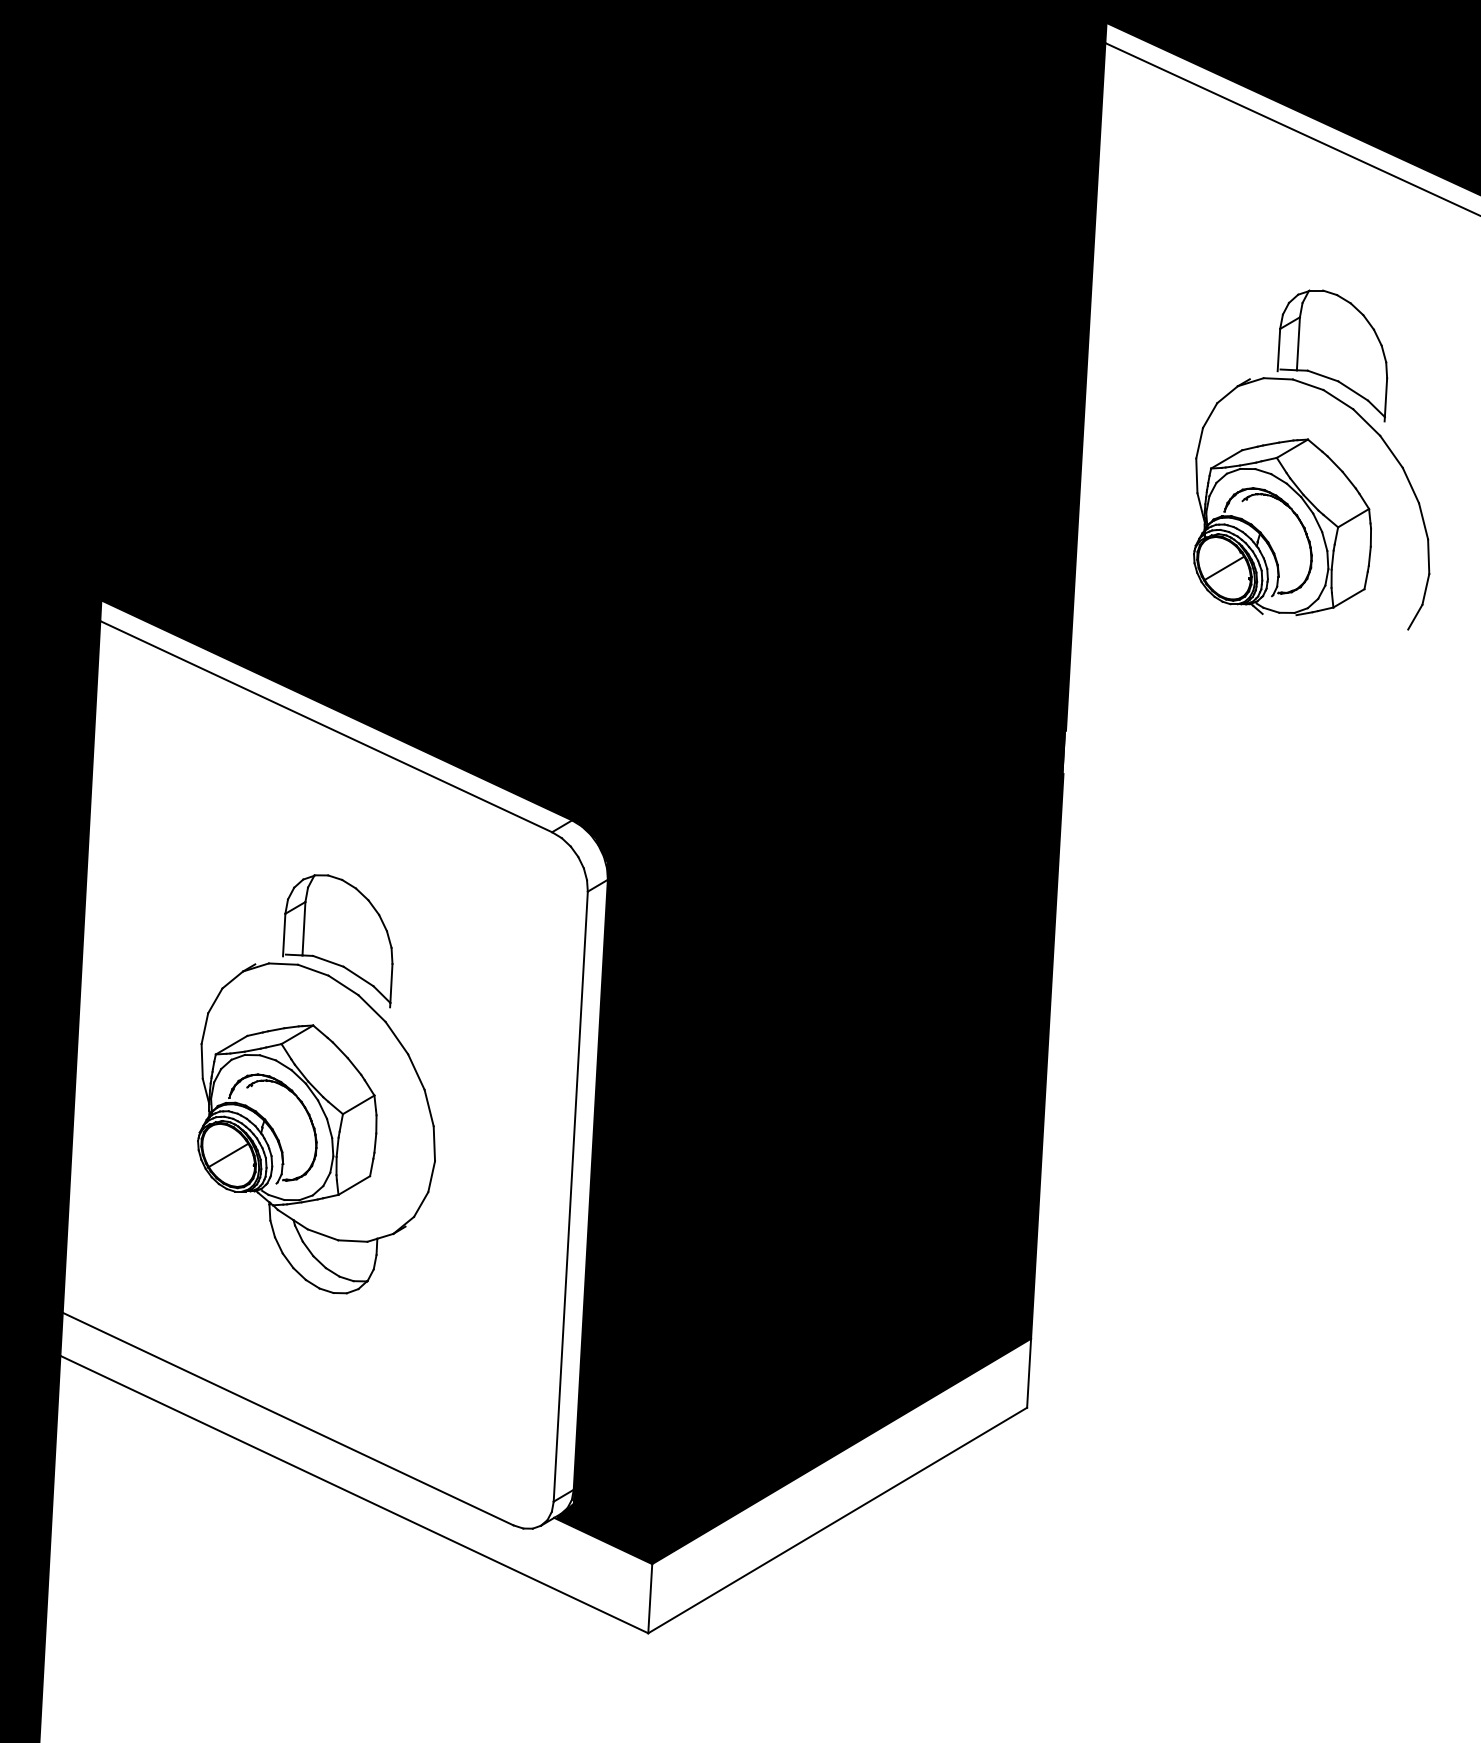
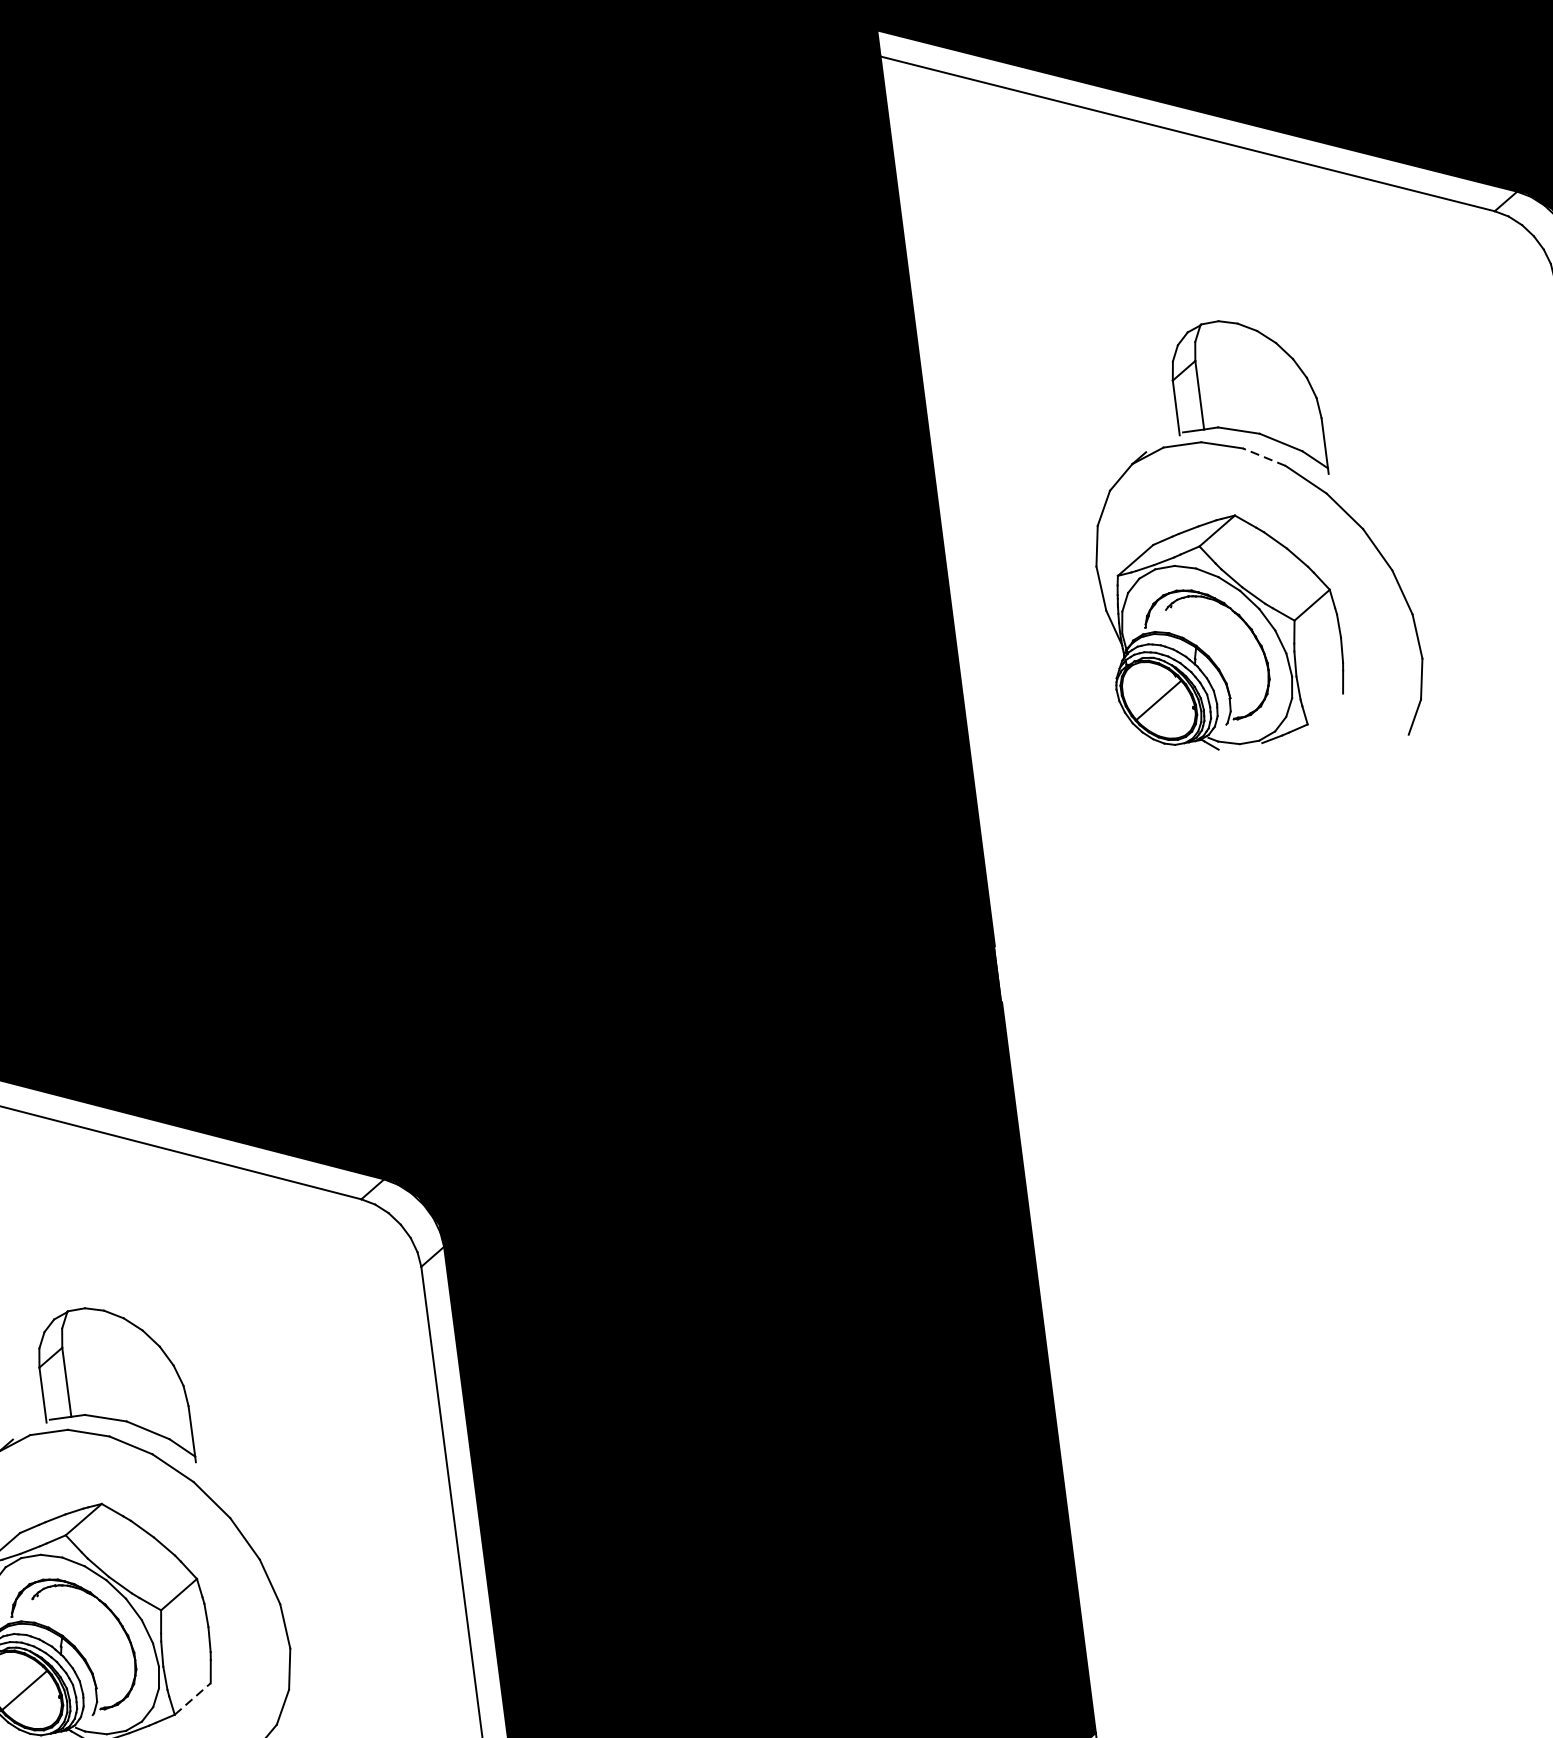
line: (1338, 399) -> (1264, 456), solid -> dashed
line: (1348, 598) -> (1324, 709), removed
line: (354, 1185) -> (193, 1698), solid -> dashed

